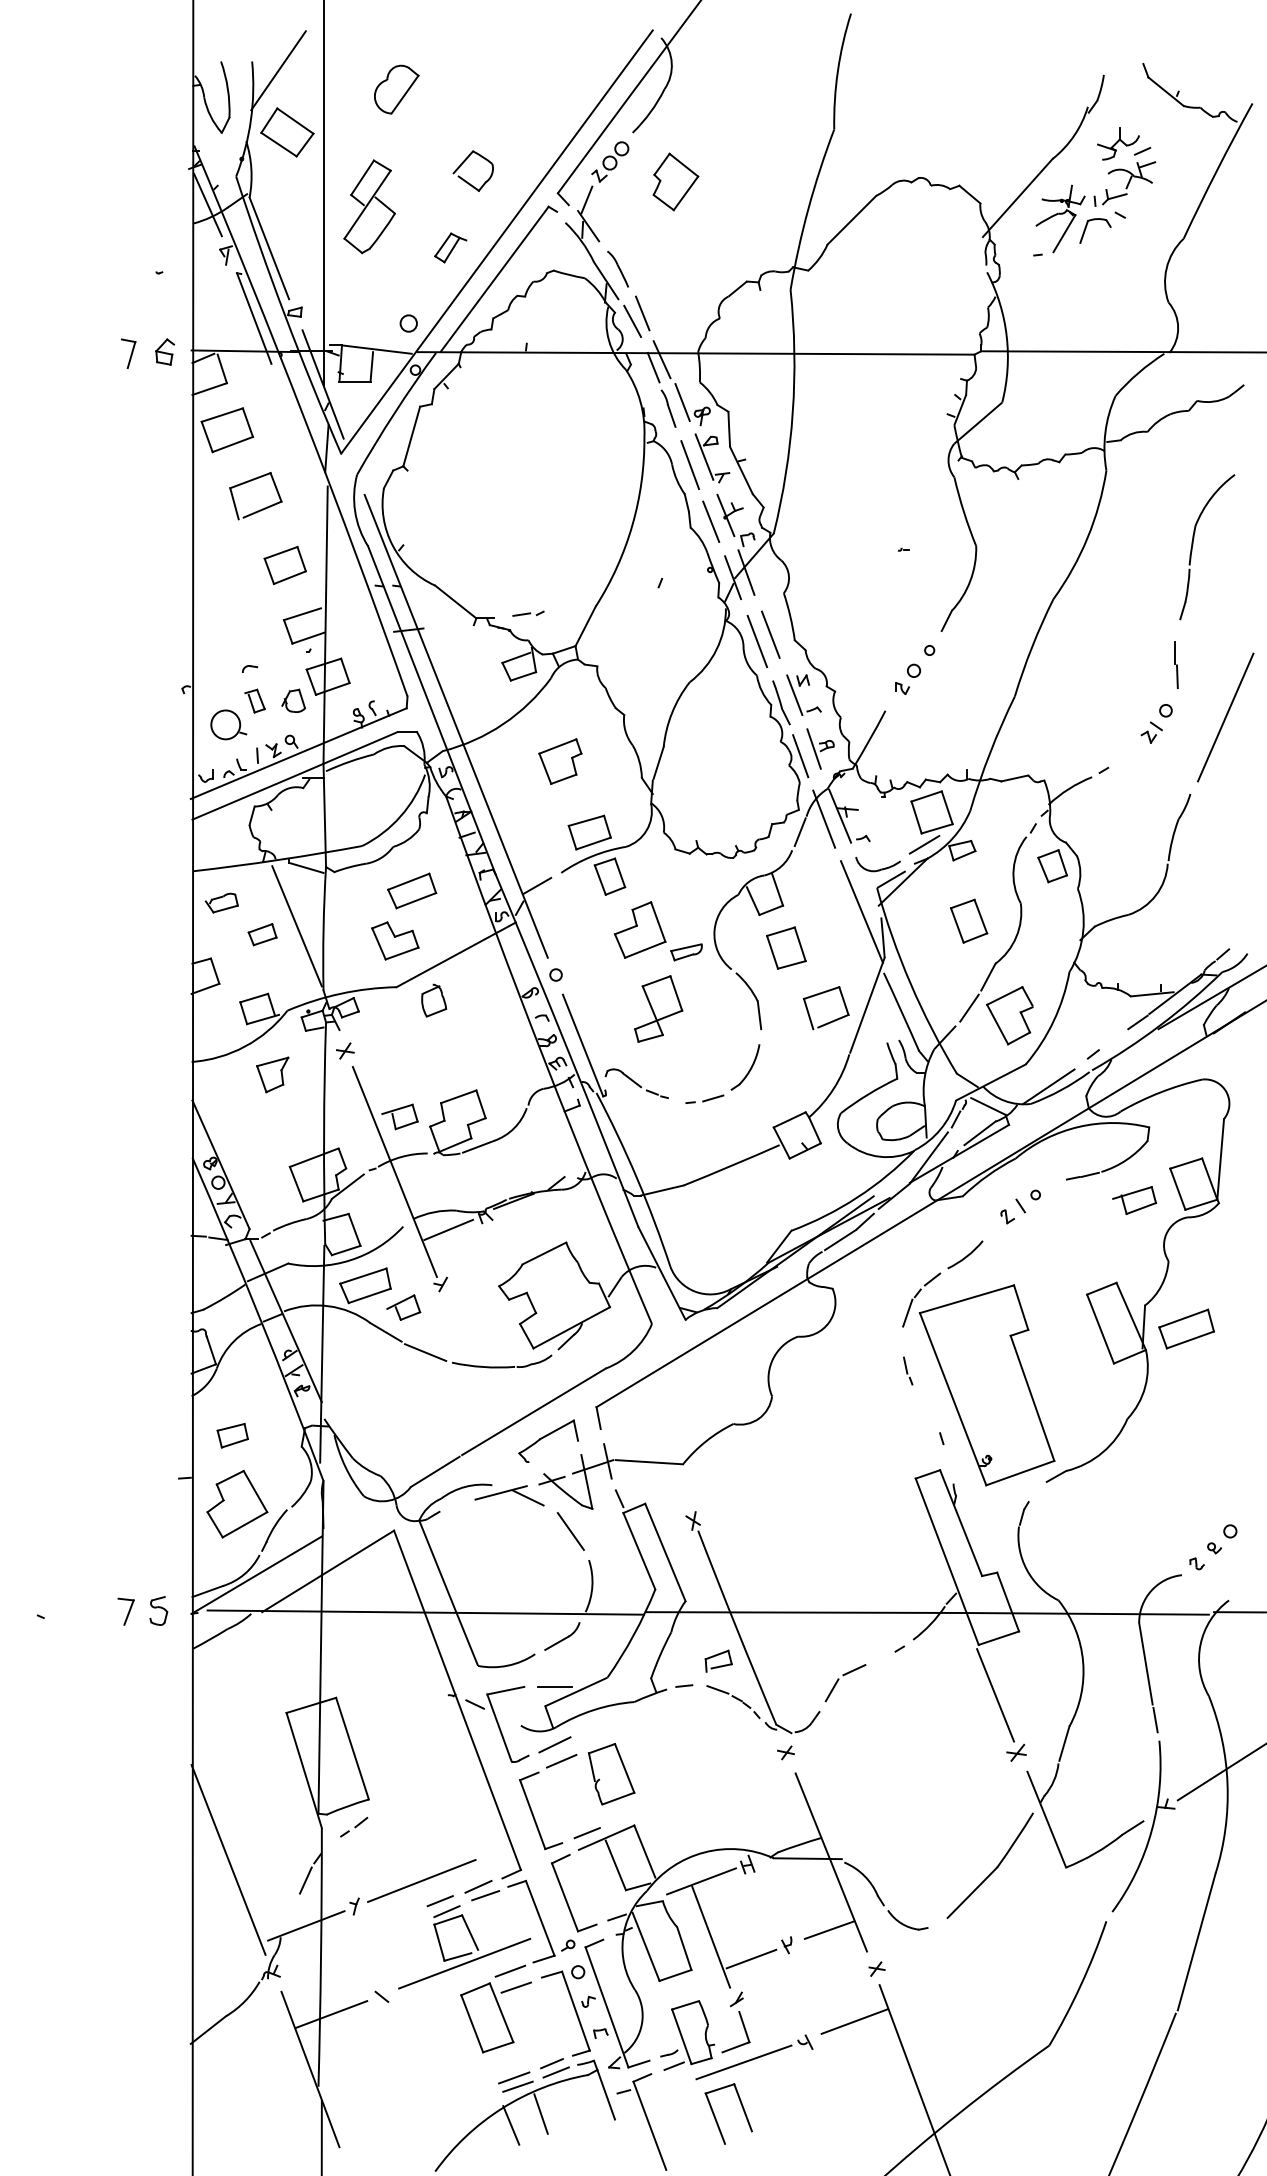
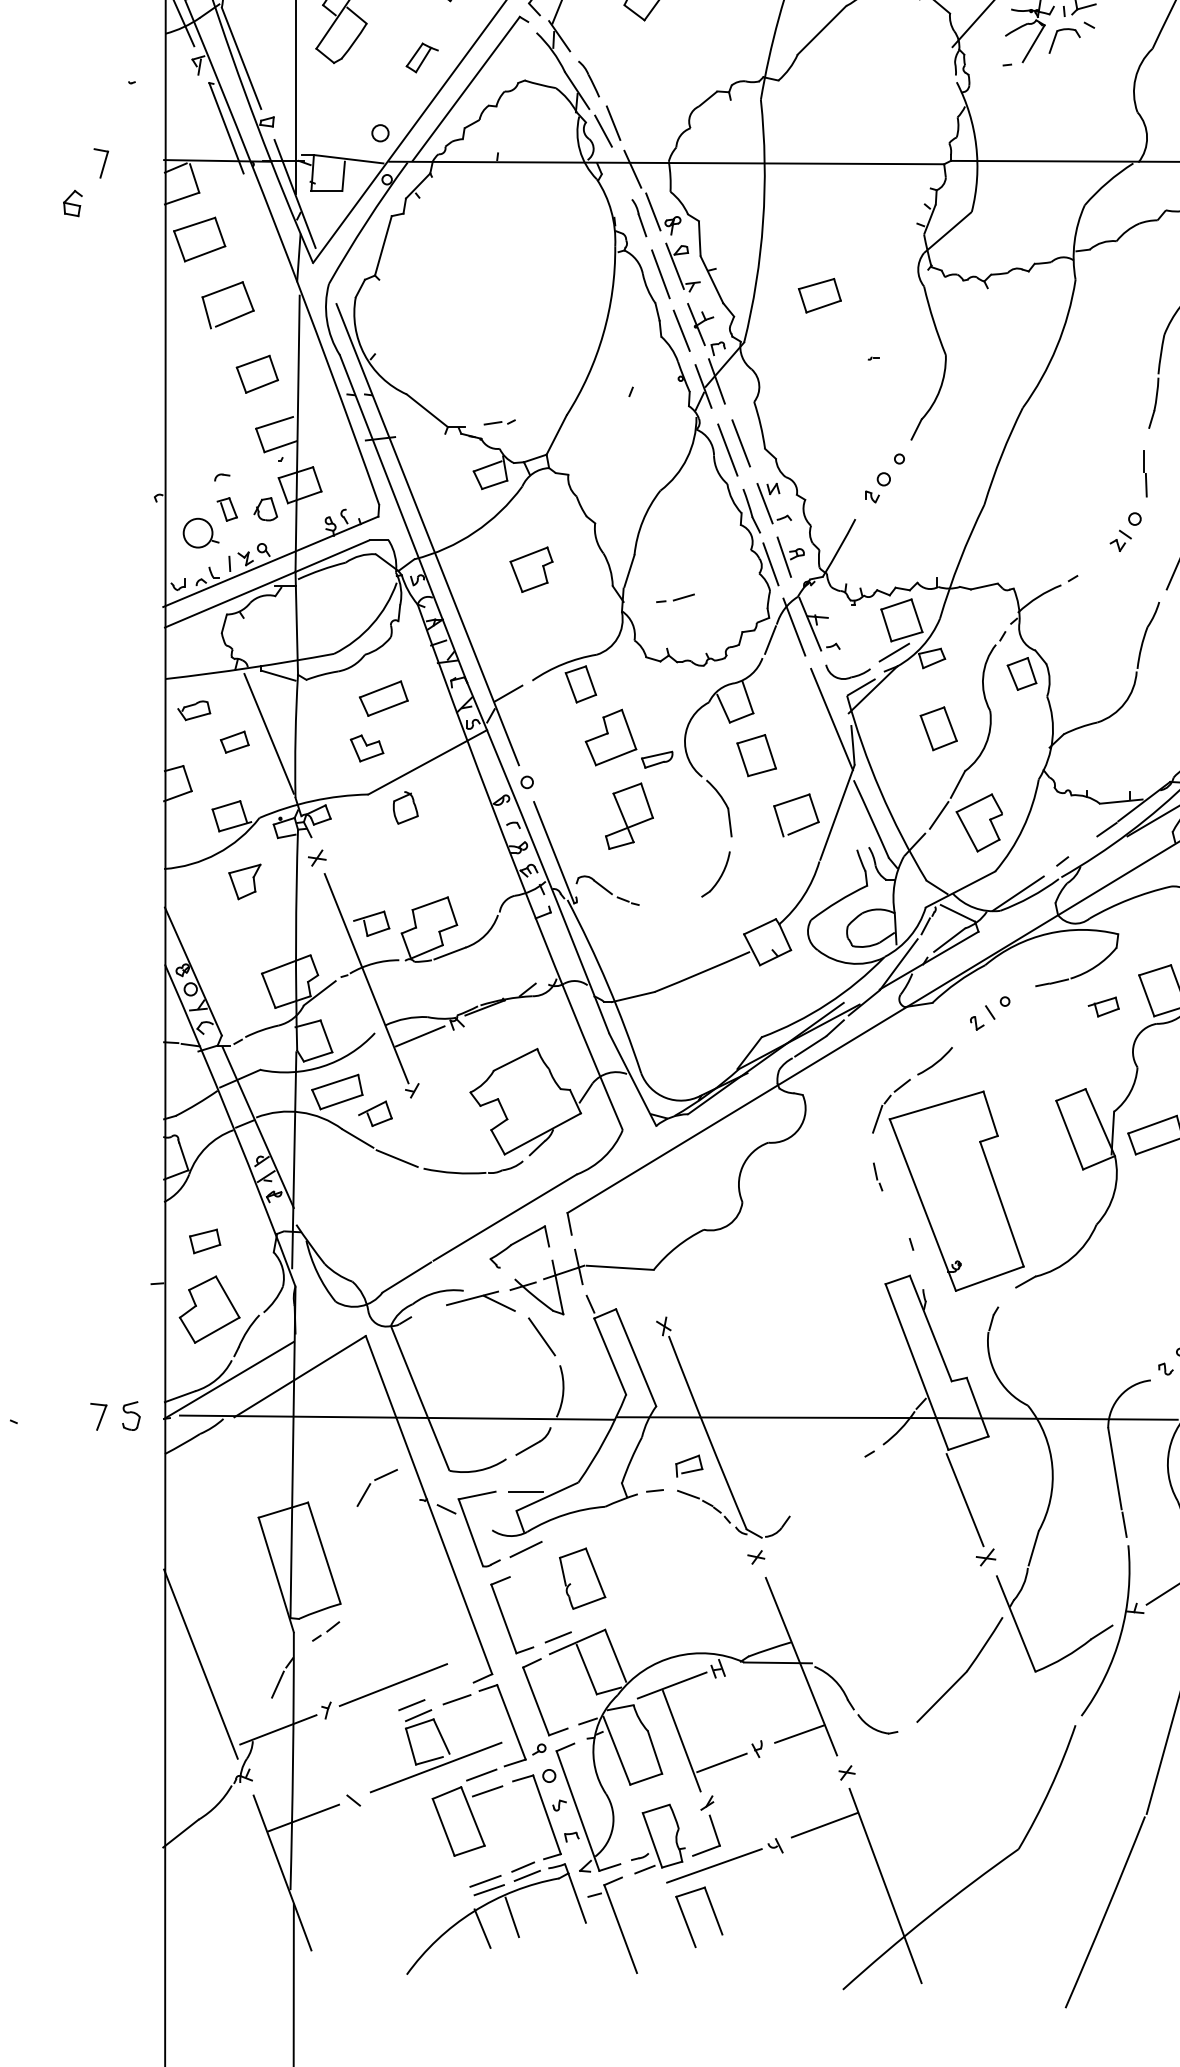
part: (165, 351) -> (73, 202), moved
line: (653, 367) -> (624, 177), removed
part: (589, 832) -> (819, 295), moved
part: (395, 940) -> (367, 748), size x0.7
part: (704, 1098) -> (675, 597), moved
part: (1134, 1200) -> (1103, 1007), size x0.7
part: (839, 1679) -> (371, 1484), moved
line: (561, 1760) -> (532, 1565), removed
line: (478, 1886) -> (449, 1690), removed

